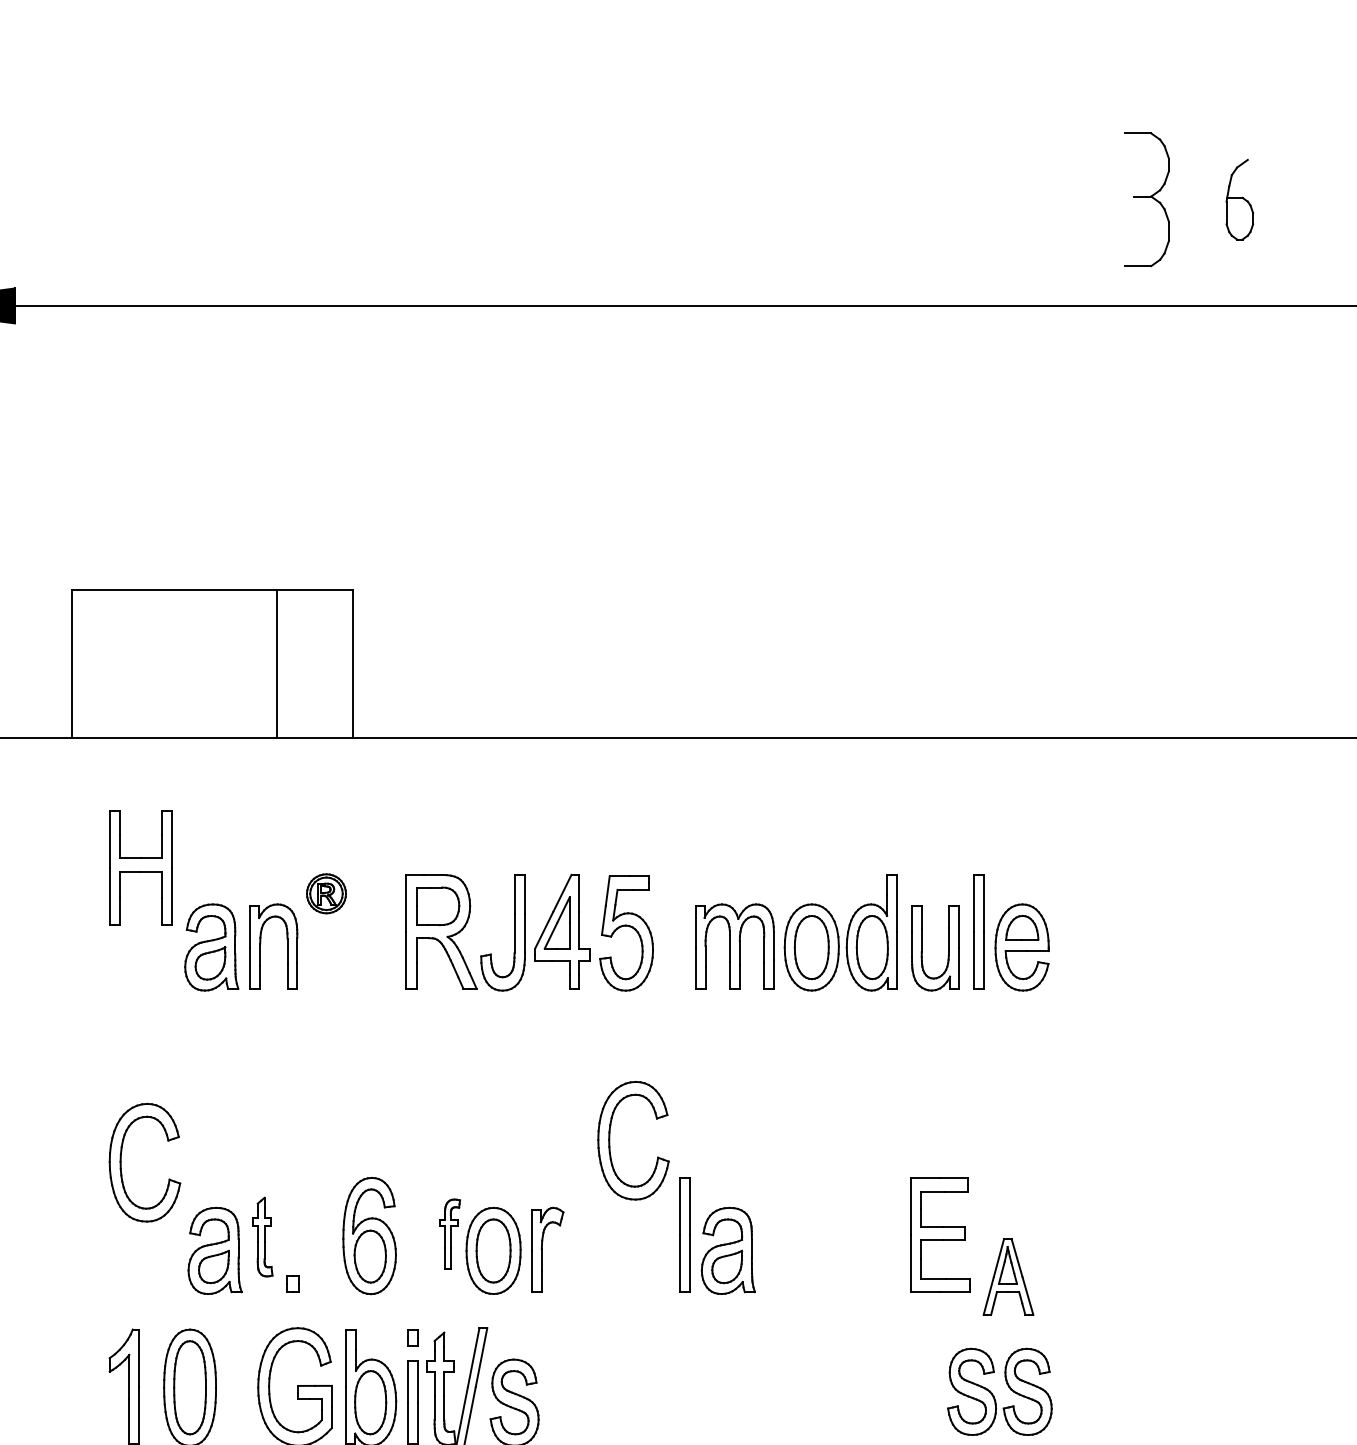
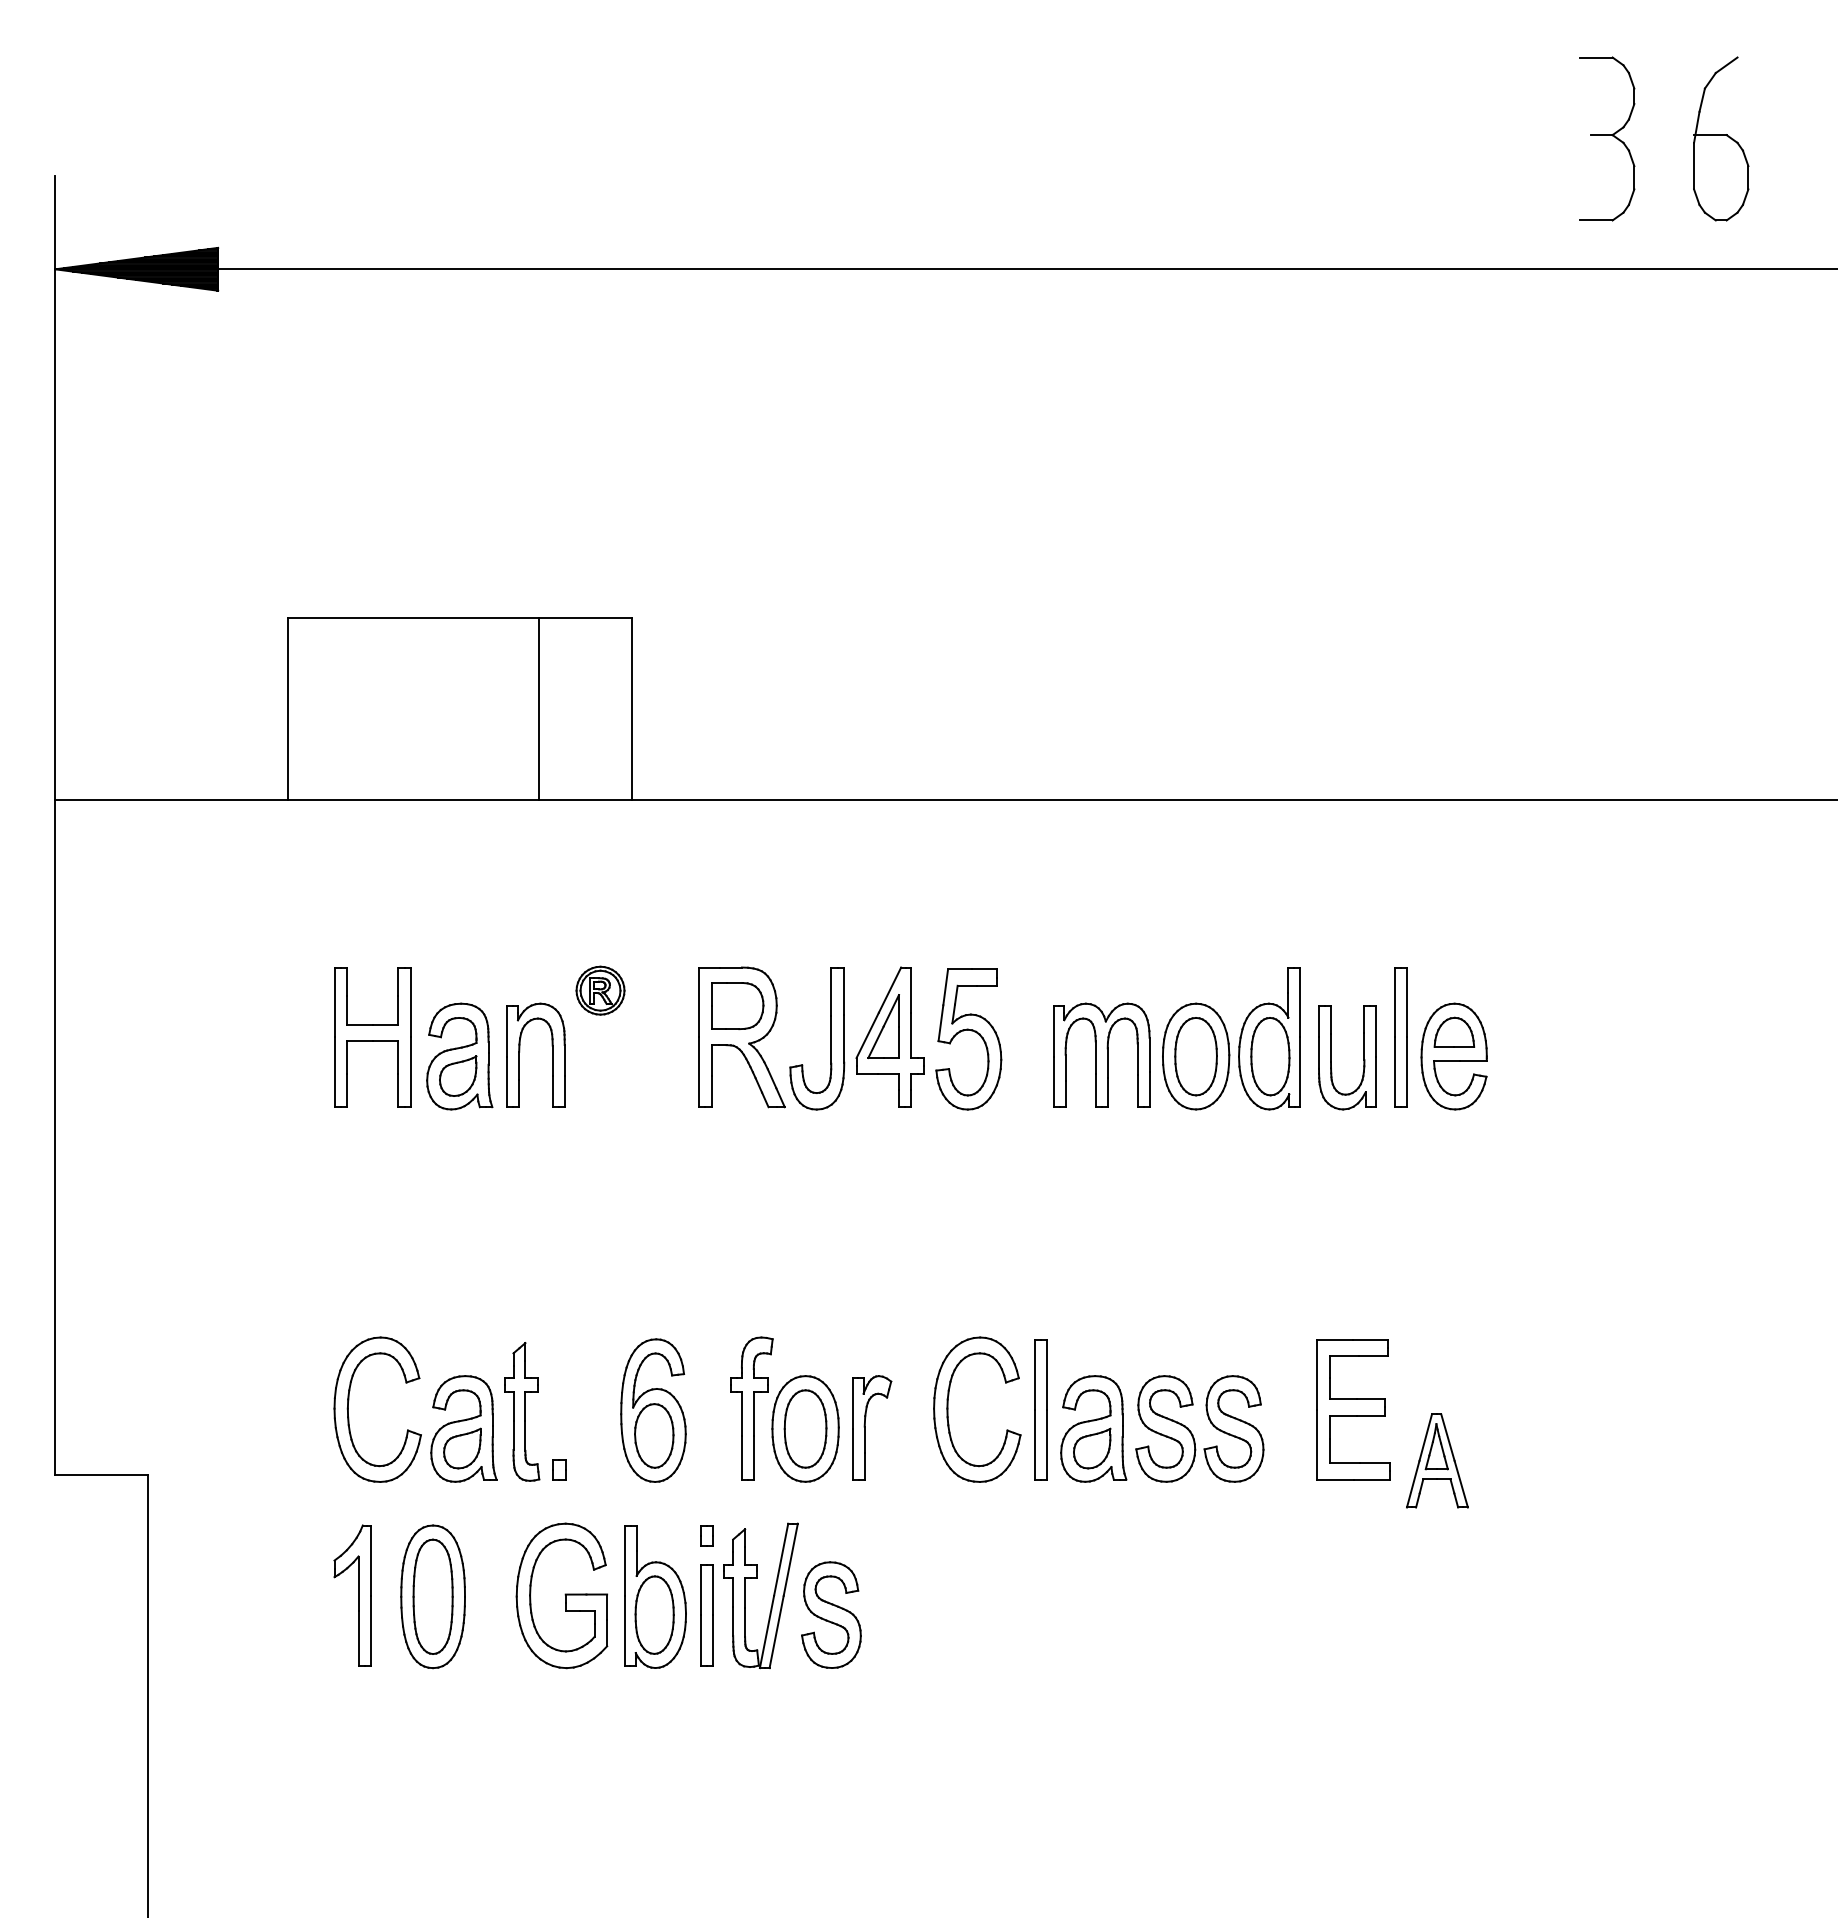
part: (1239, 199) -> (1721, 138), size x1.67
part: (140, 868) -> (372, 1037), moved
part: (610, 1140) -> (948, 1409), moved
part: (121, 1162) -> (348, 1409), moved
part: (449, 1234) -> (751, 1408), size x1.67
part: (262, 1236) -> (522, 1411), size x1.43
part: (994, 1396) -> (1193, 1434), moved

